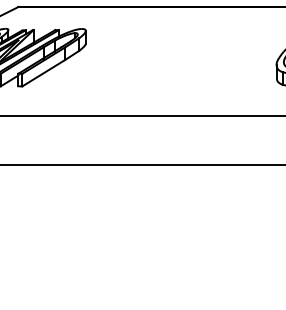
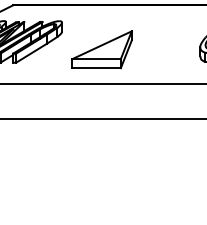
part: (141, 67) -> (102, 49), added

